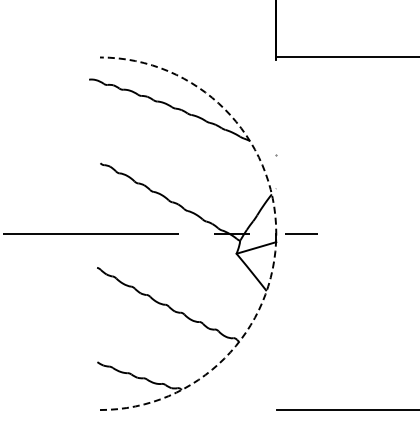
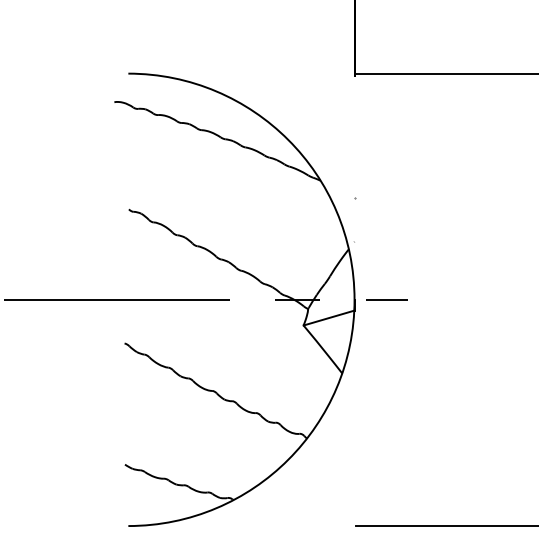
arc: (276, 233) -> (354, 299), dashed -> solid

